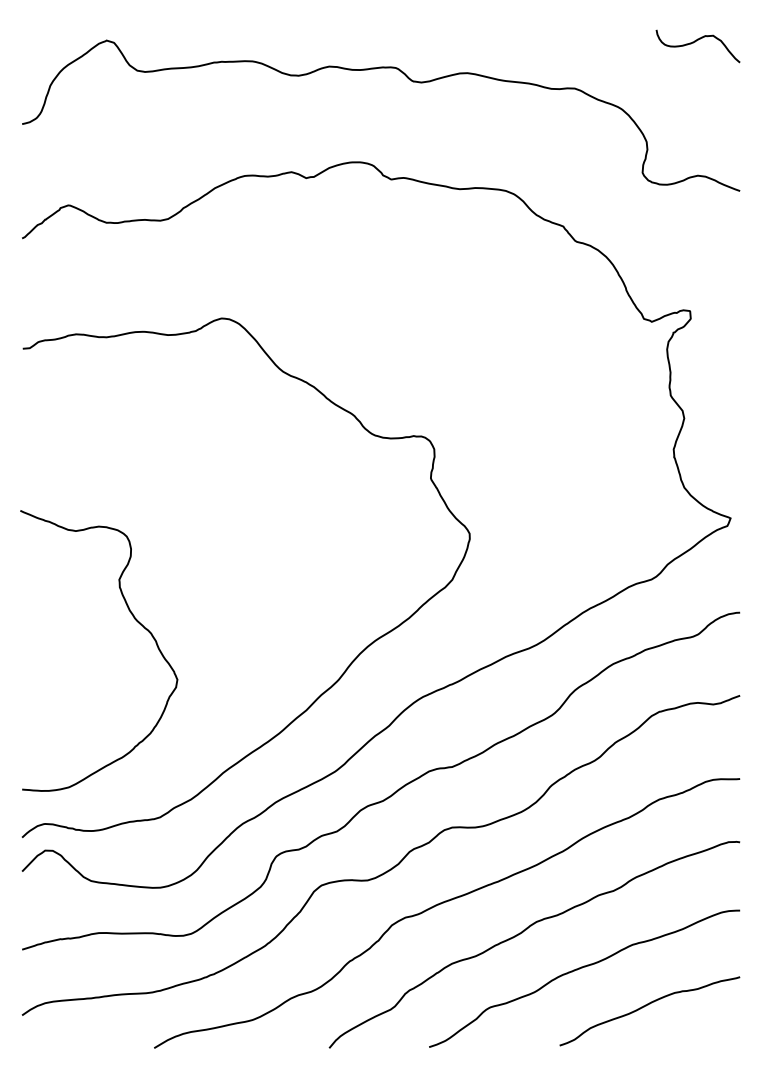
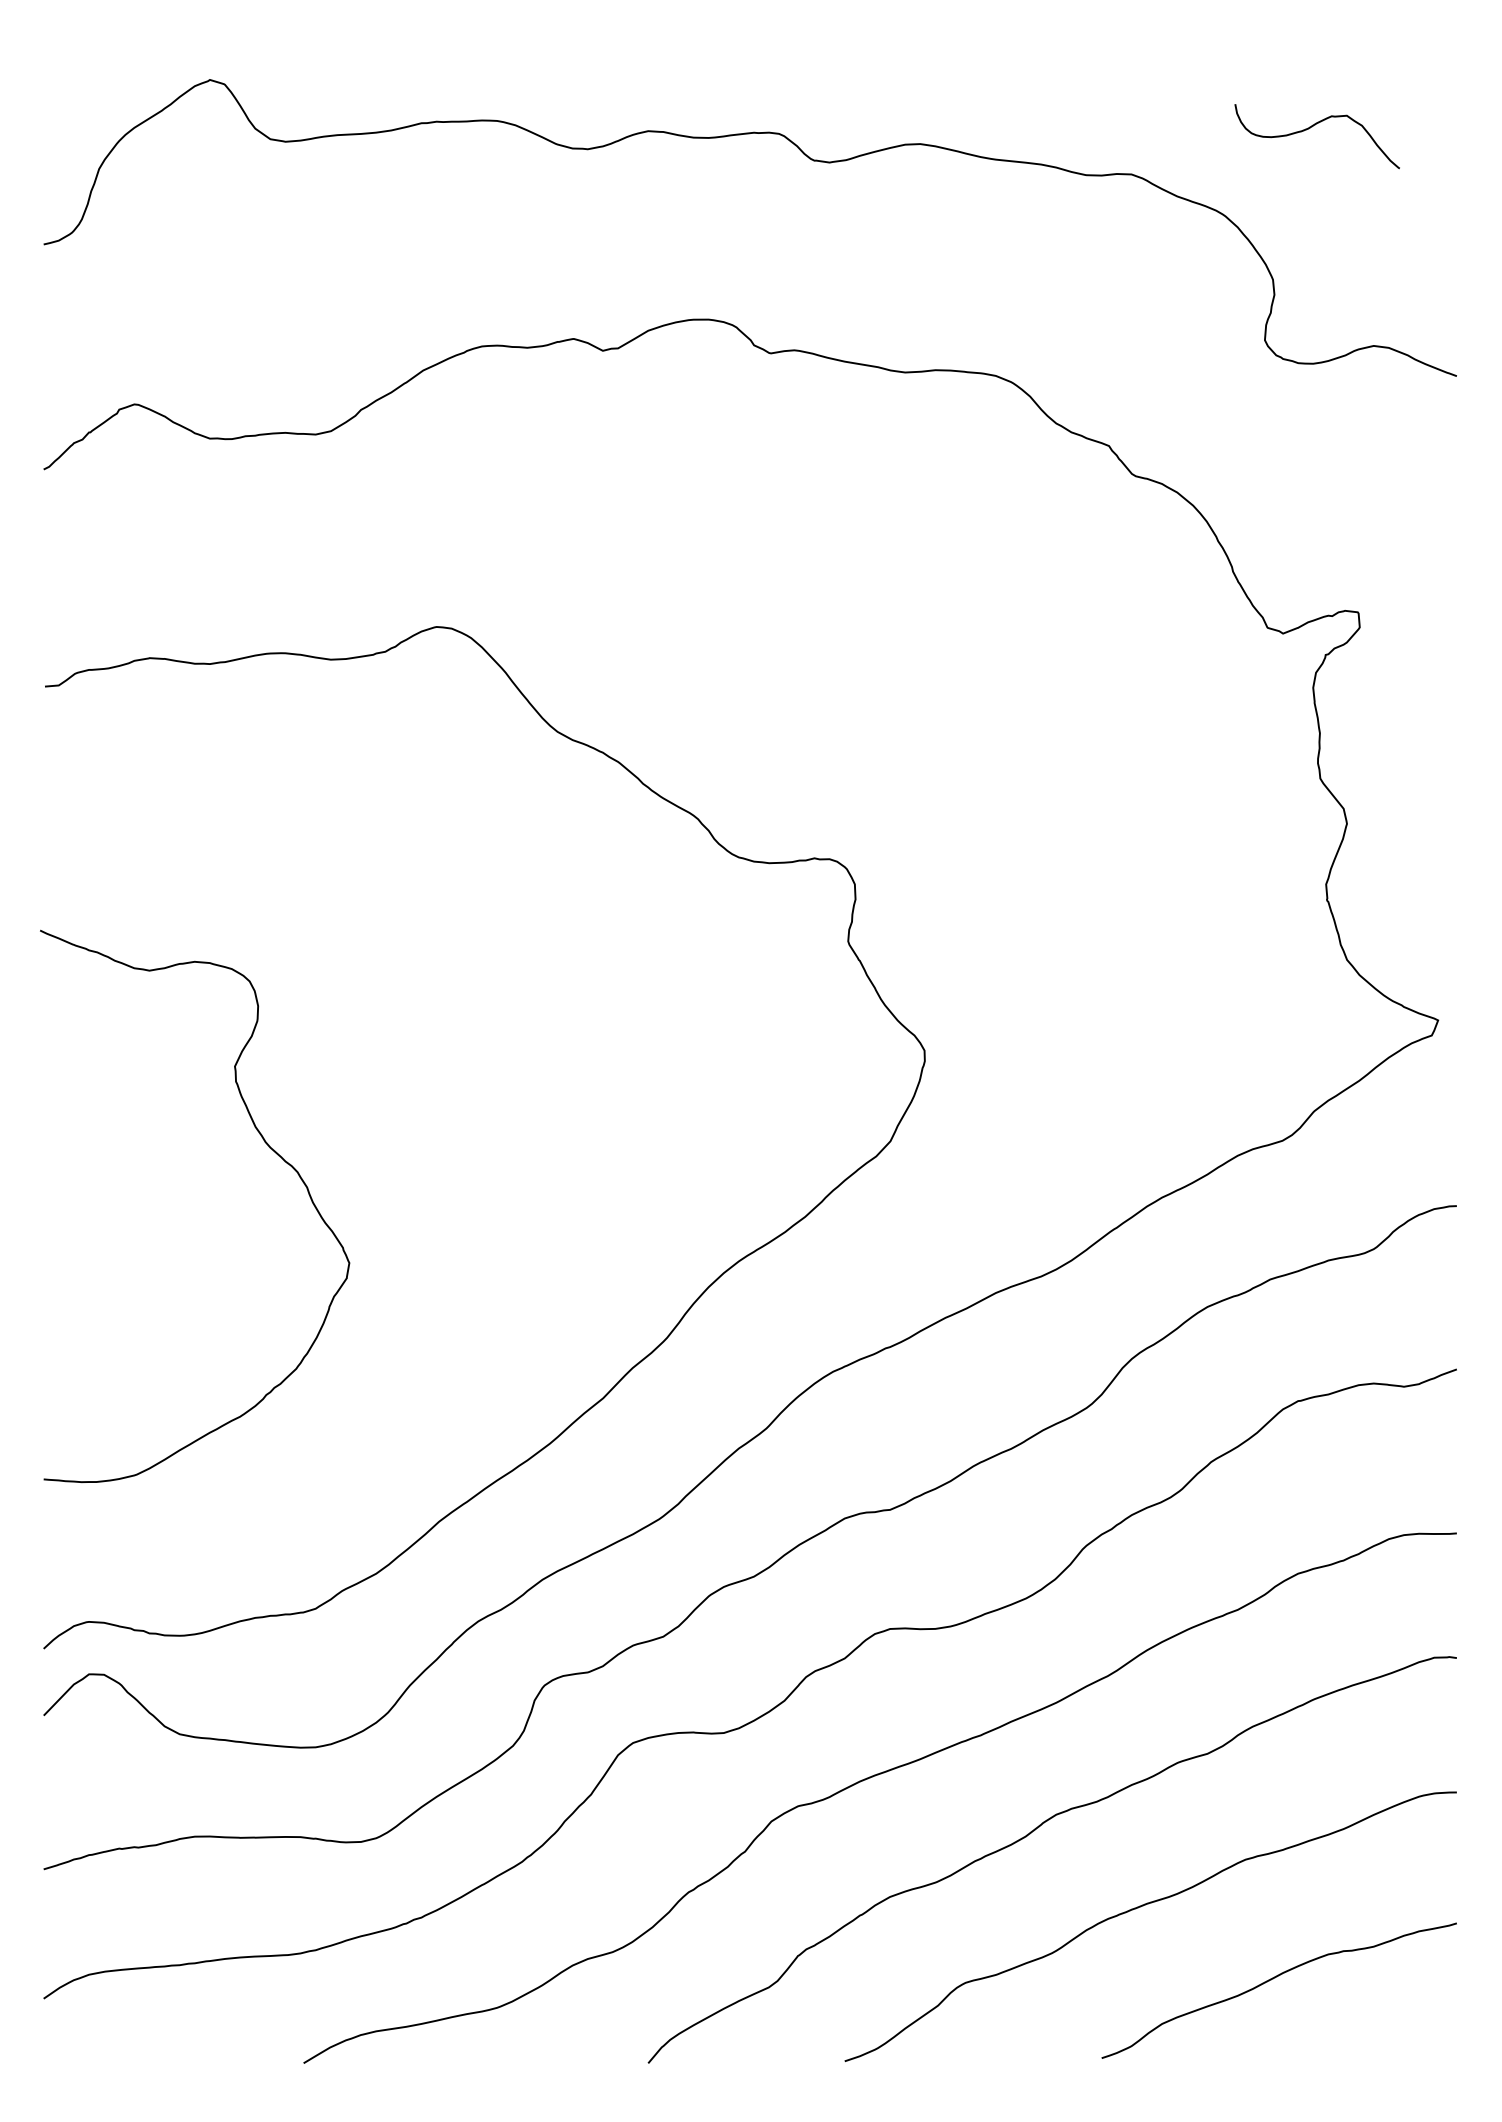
curve: (695, 42) -> (1311, 129), moved
curve: (134, 619) -> (264, 1144), moved

